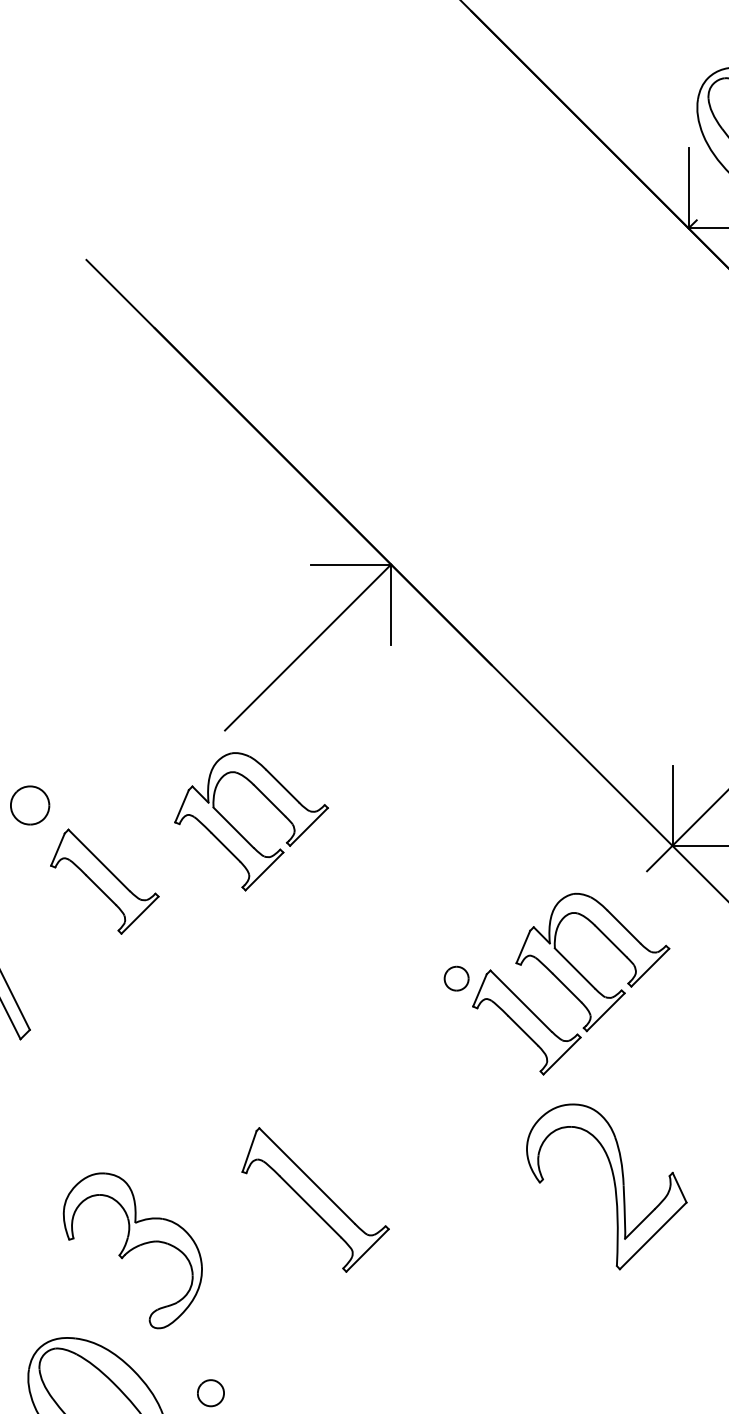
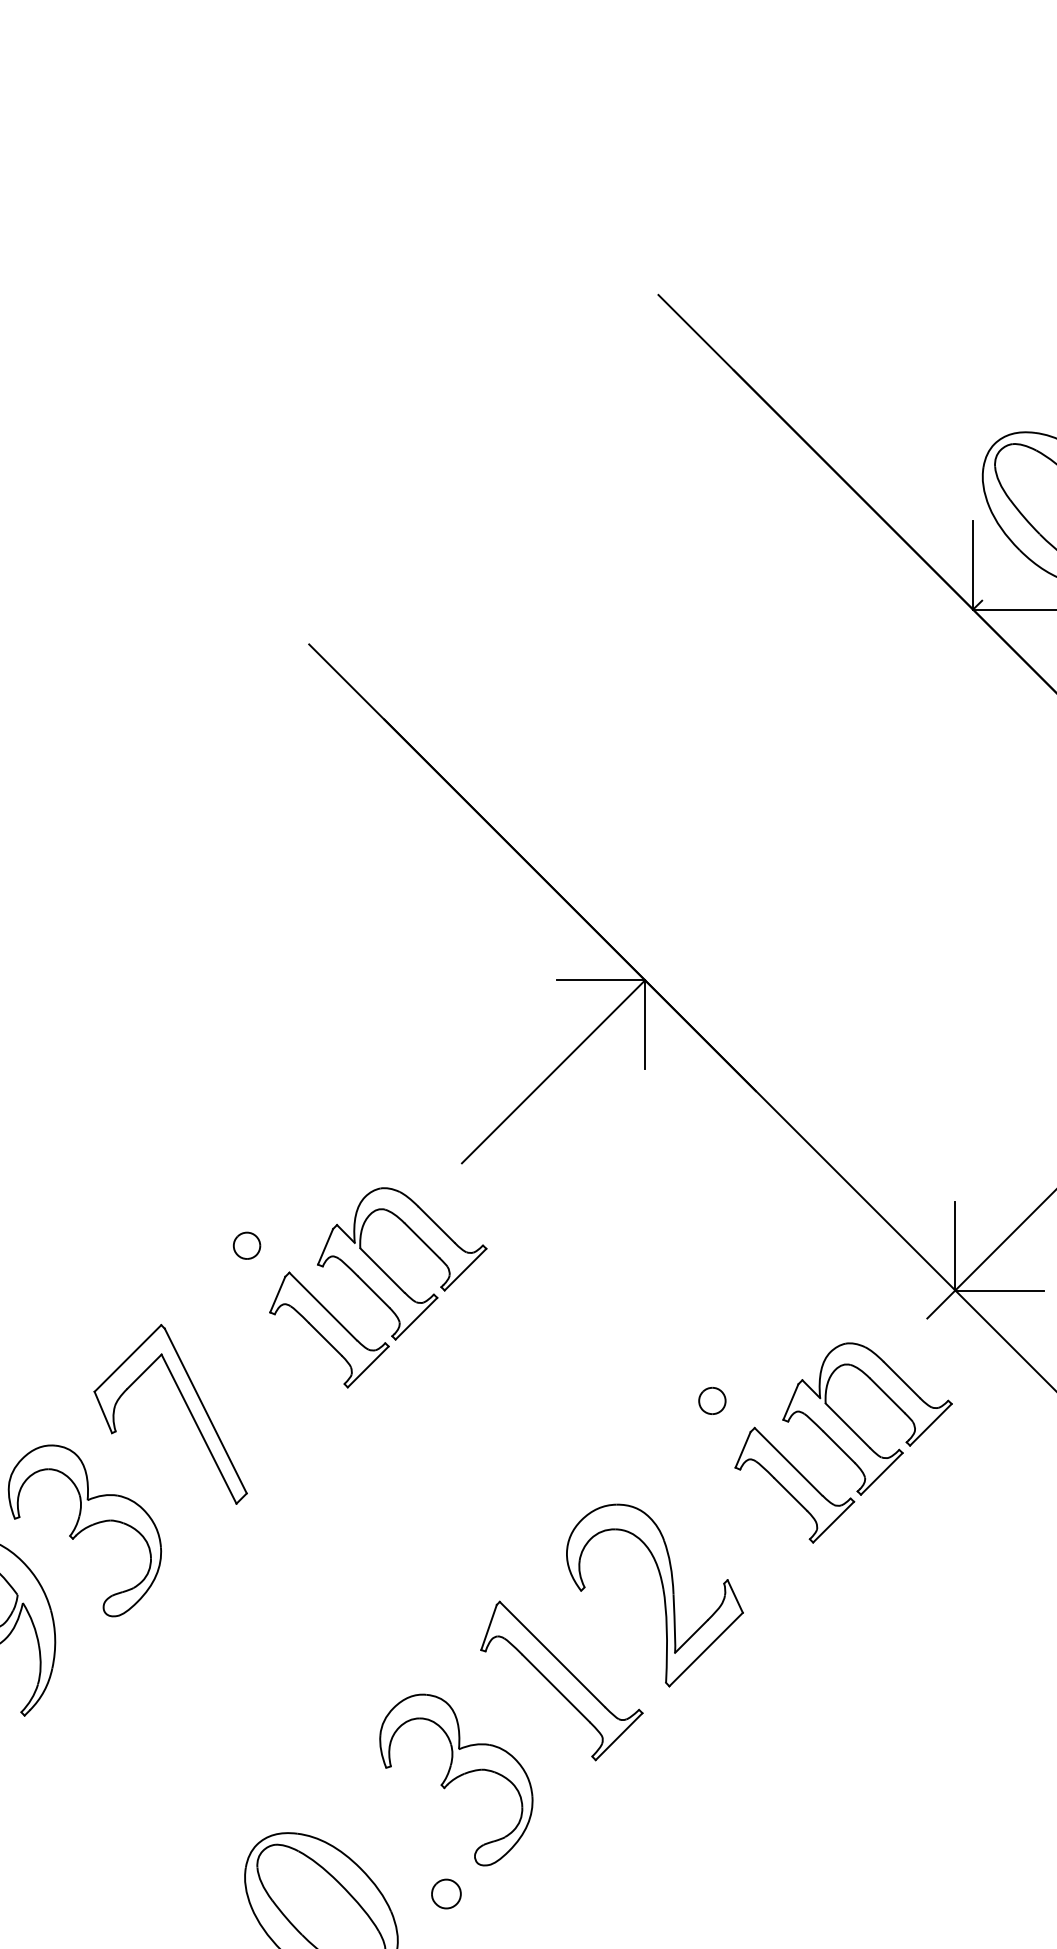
part: (29, 805) -> (246, 1245), size x0.62
part: (240, 833) -> (389, 1276), moved
part: (456, 978) -> (712, 1400), moved
part: (613, 1183) -> (662, 1591), moved
part: (133, 1250) -> (456, 1779), moved

